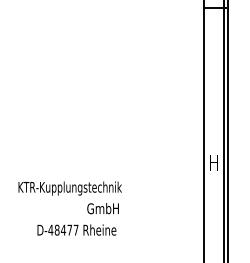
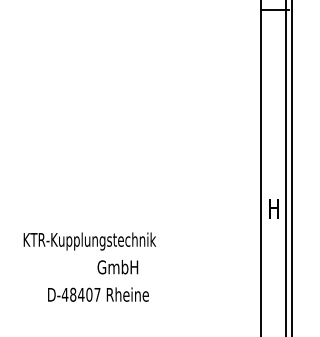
text: (102, 208) -> (117, 267), moved
text: (69, 229) -> (88, 293), D-48477 -> D-48407

